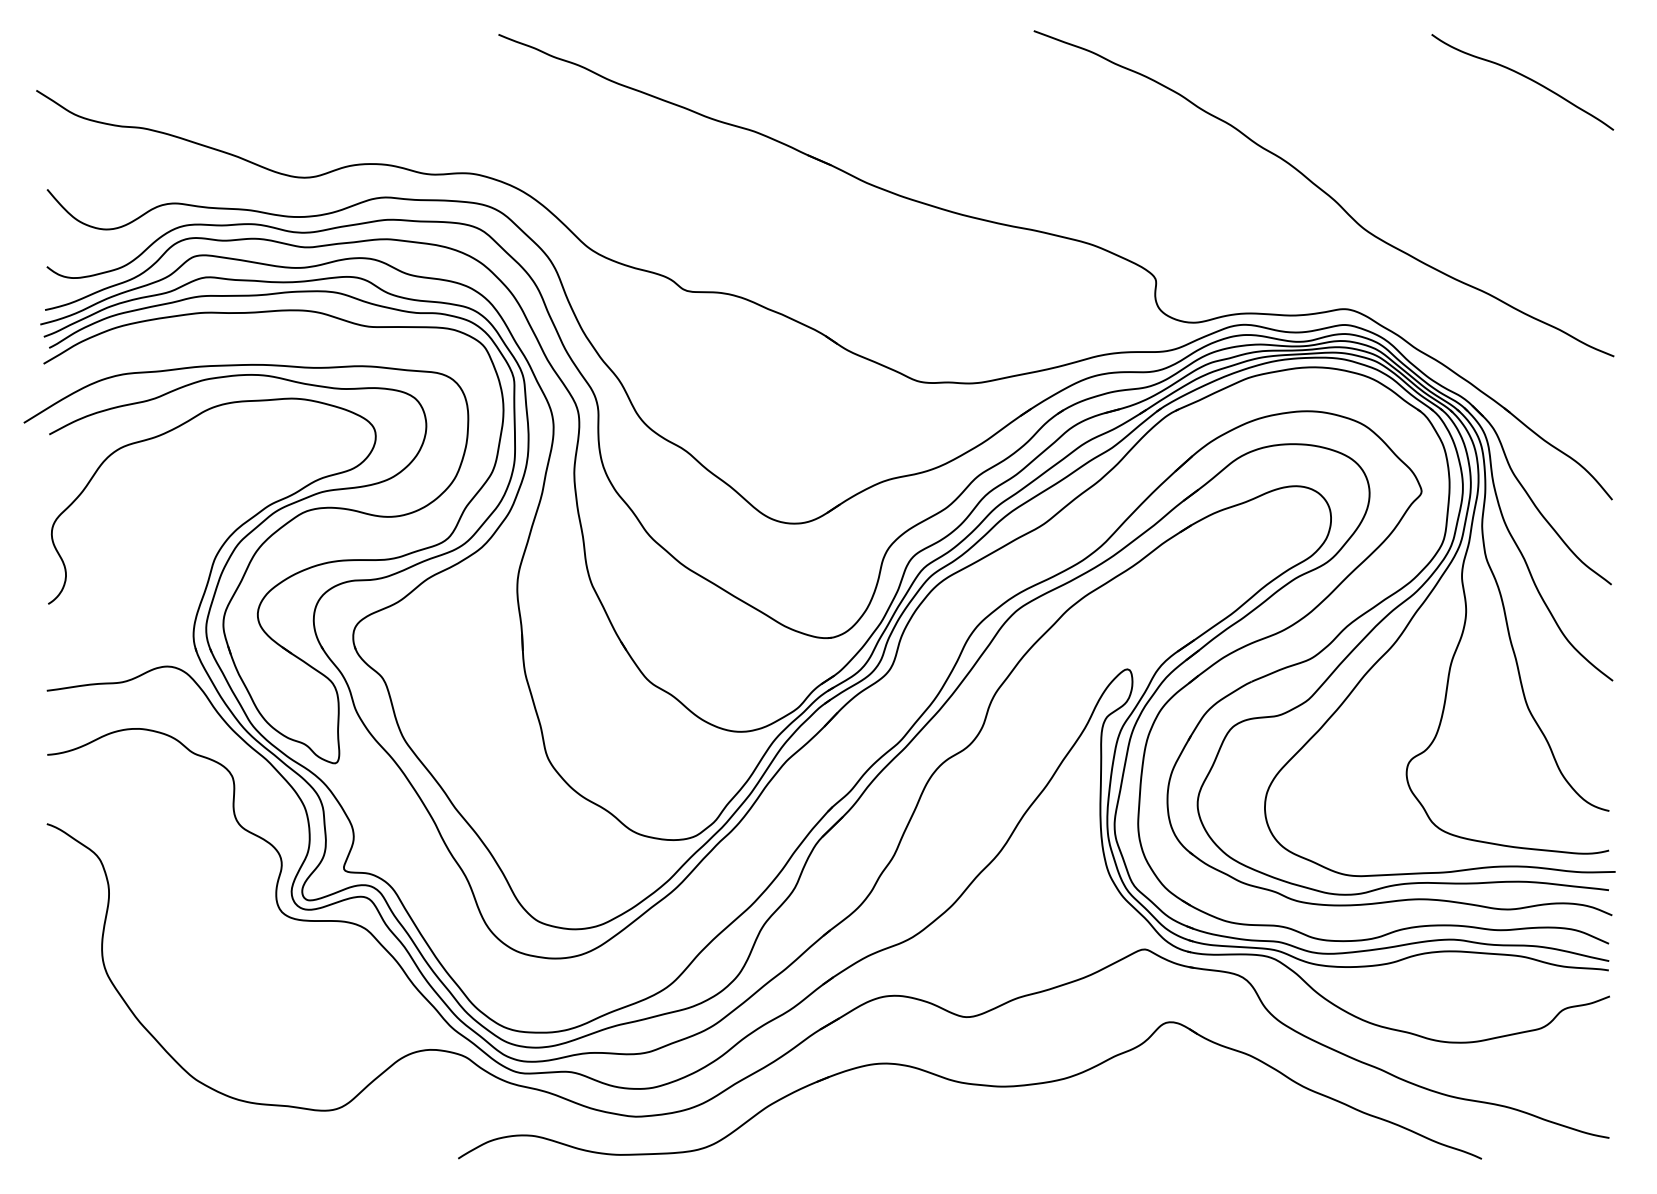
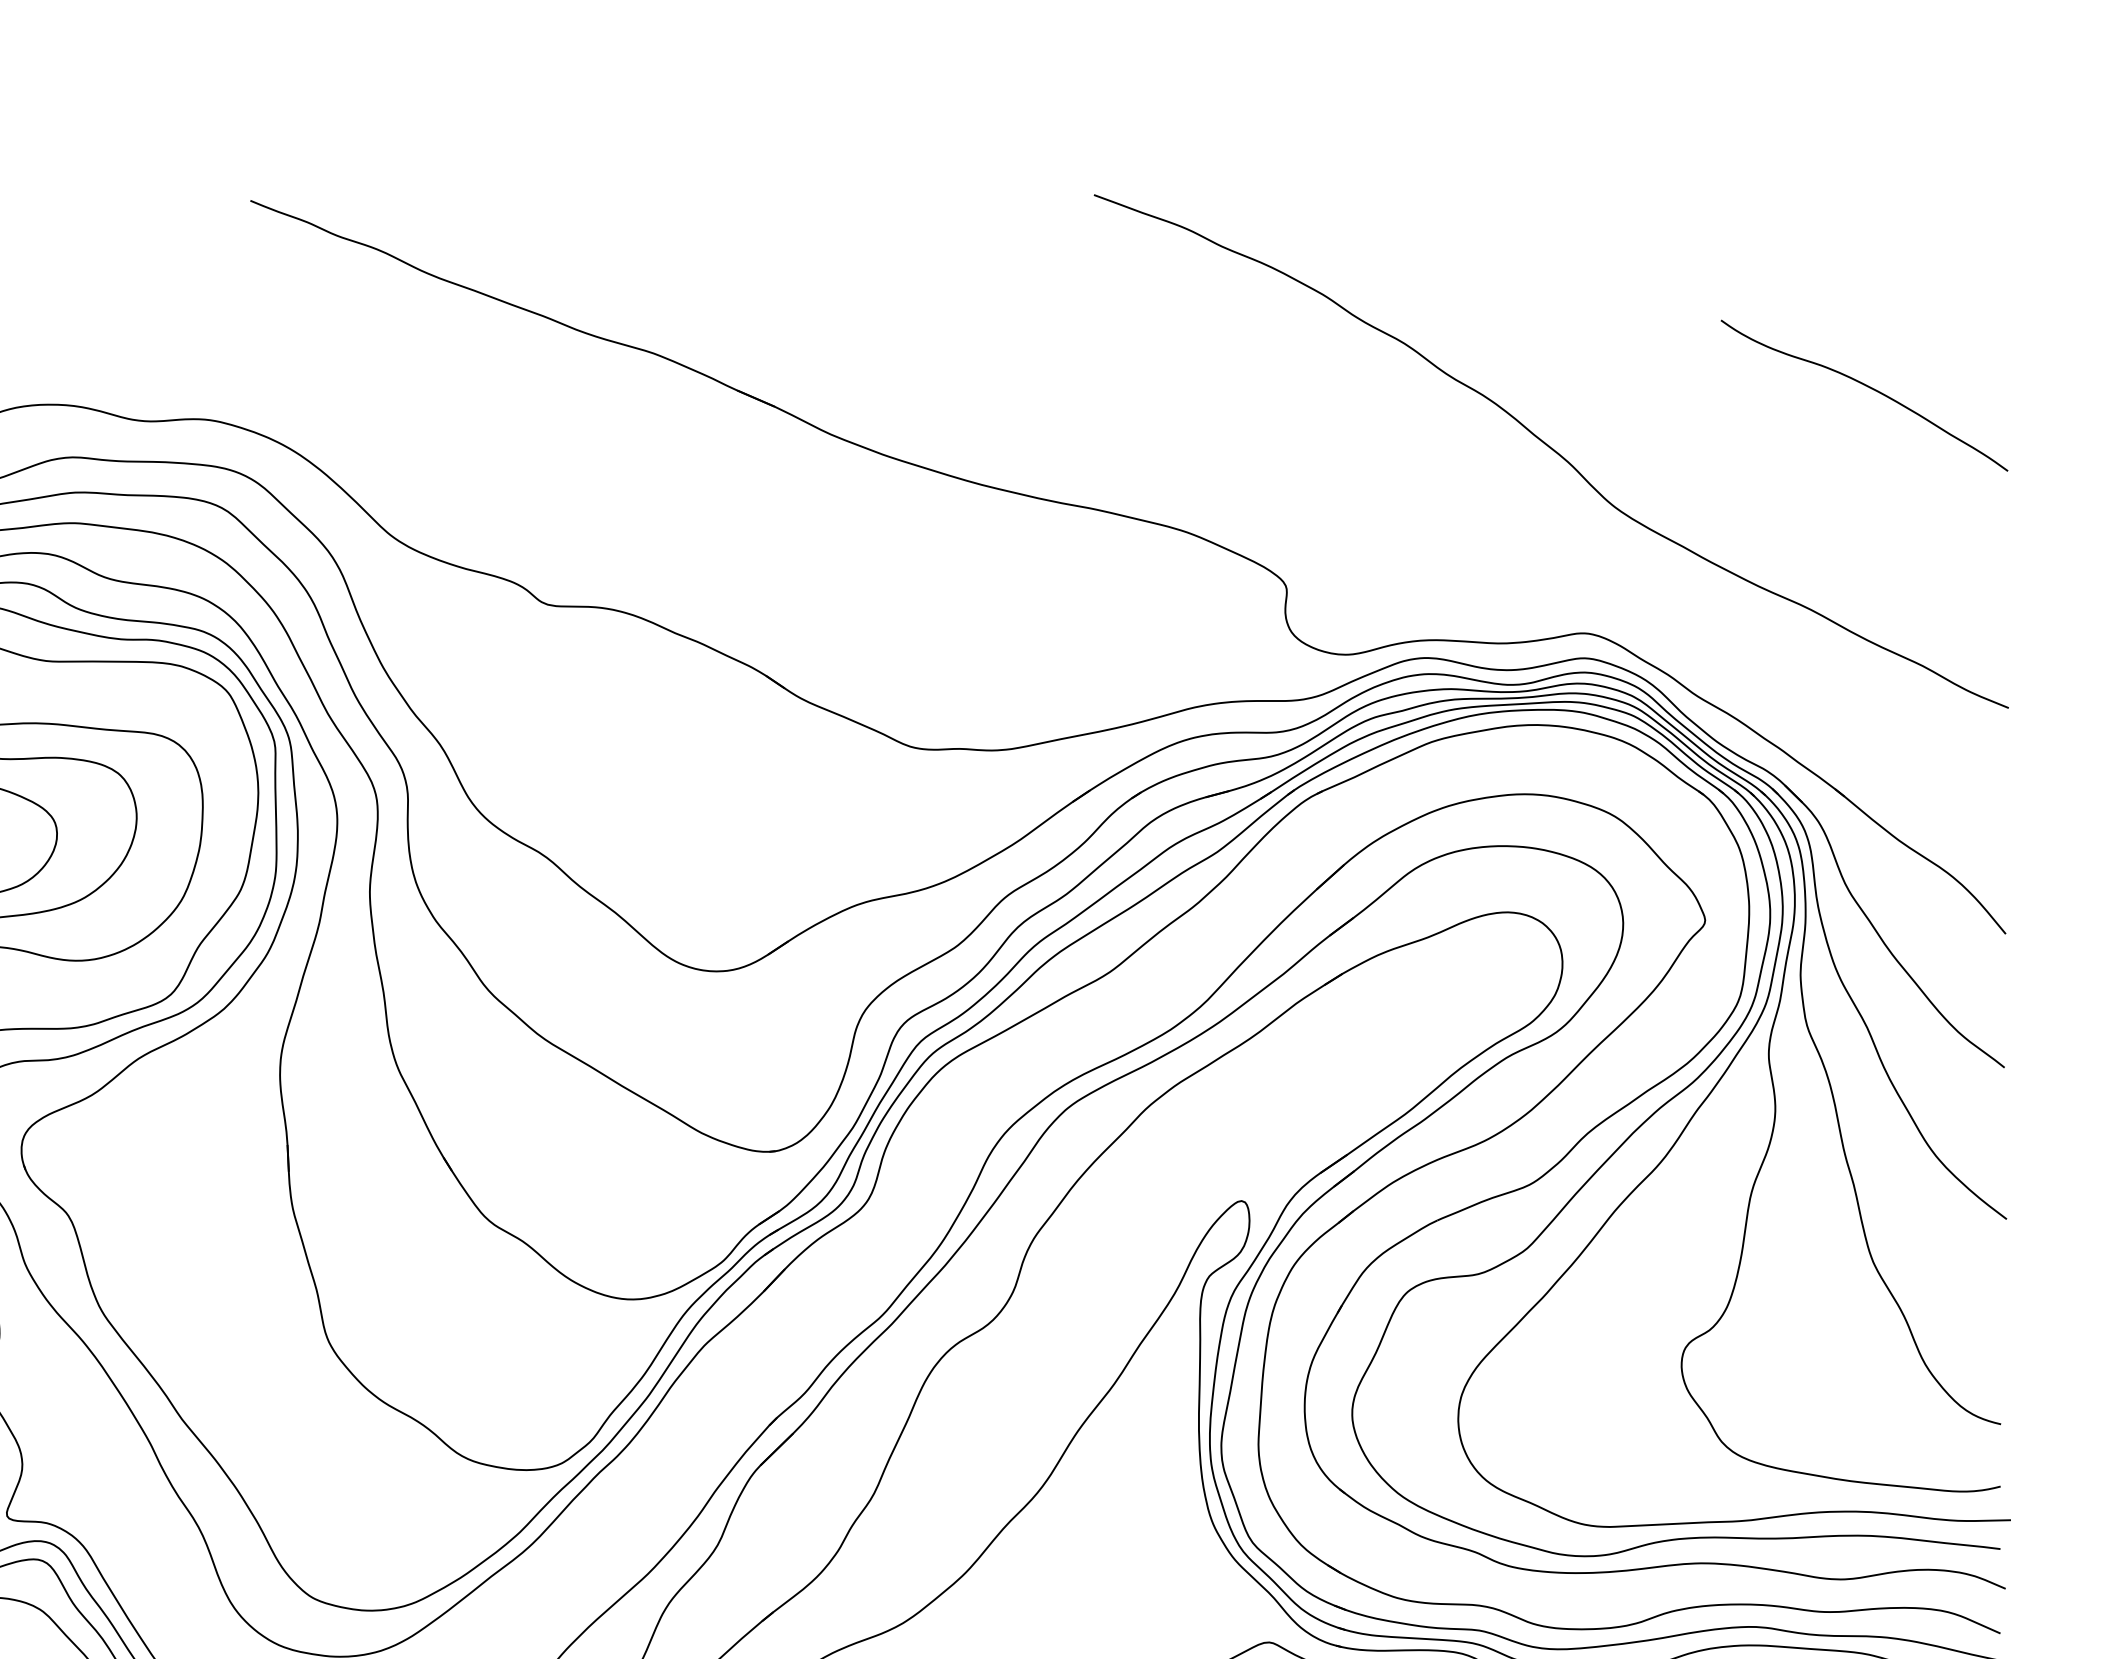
curve: (1524, 77) -> (1867, 388), moved

